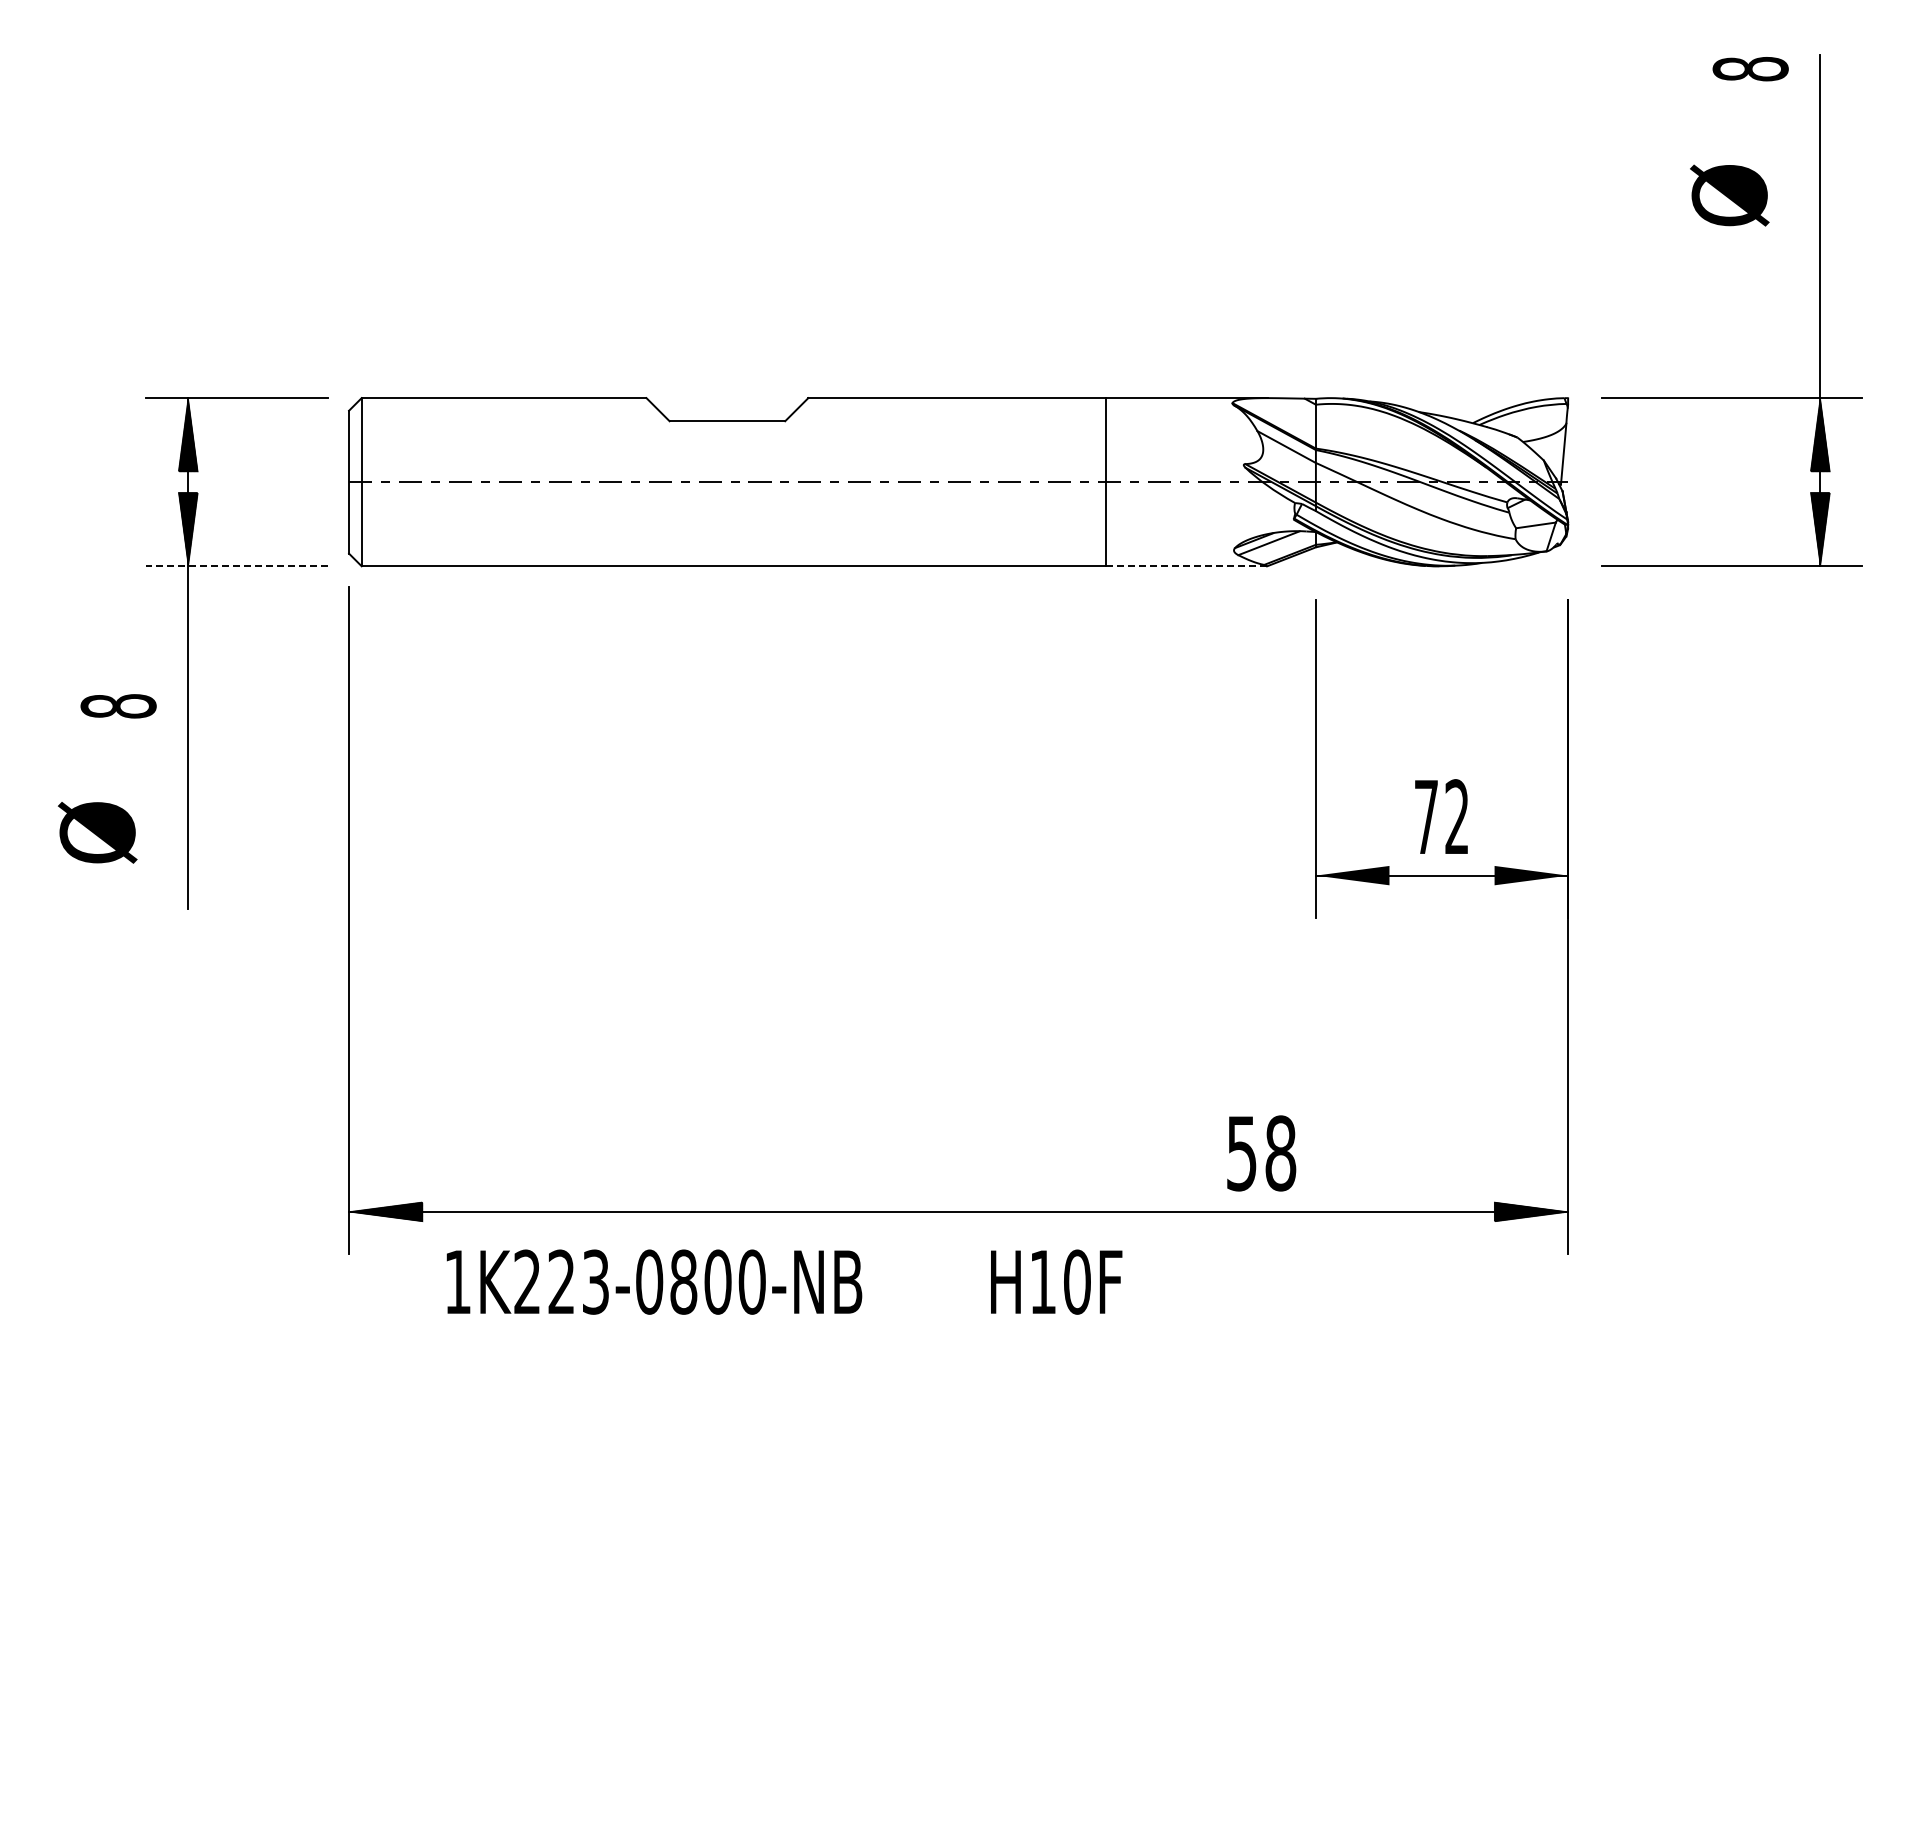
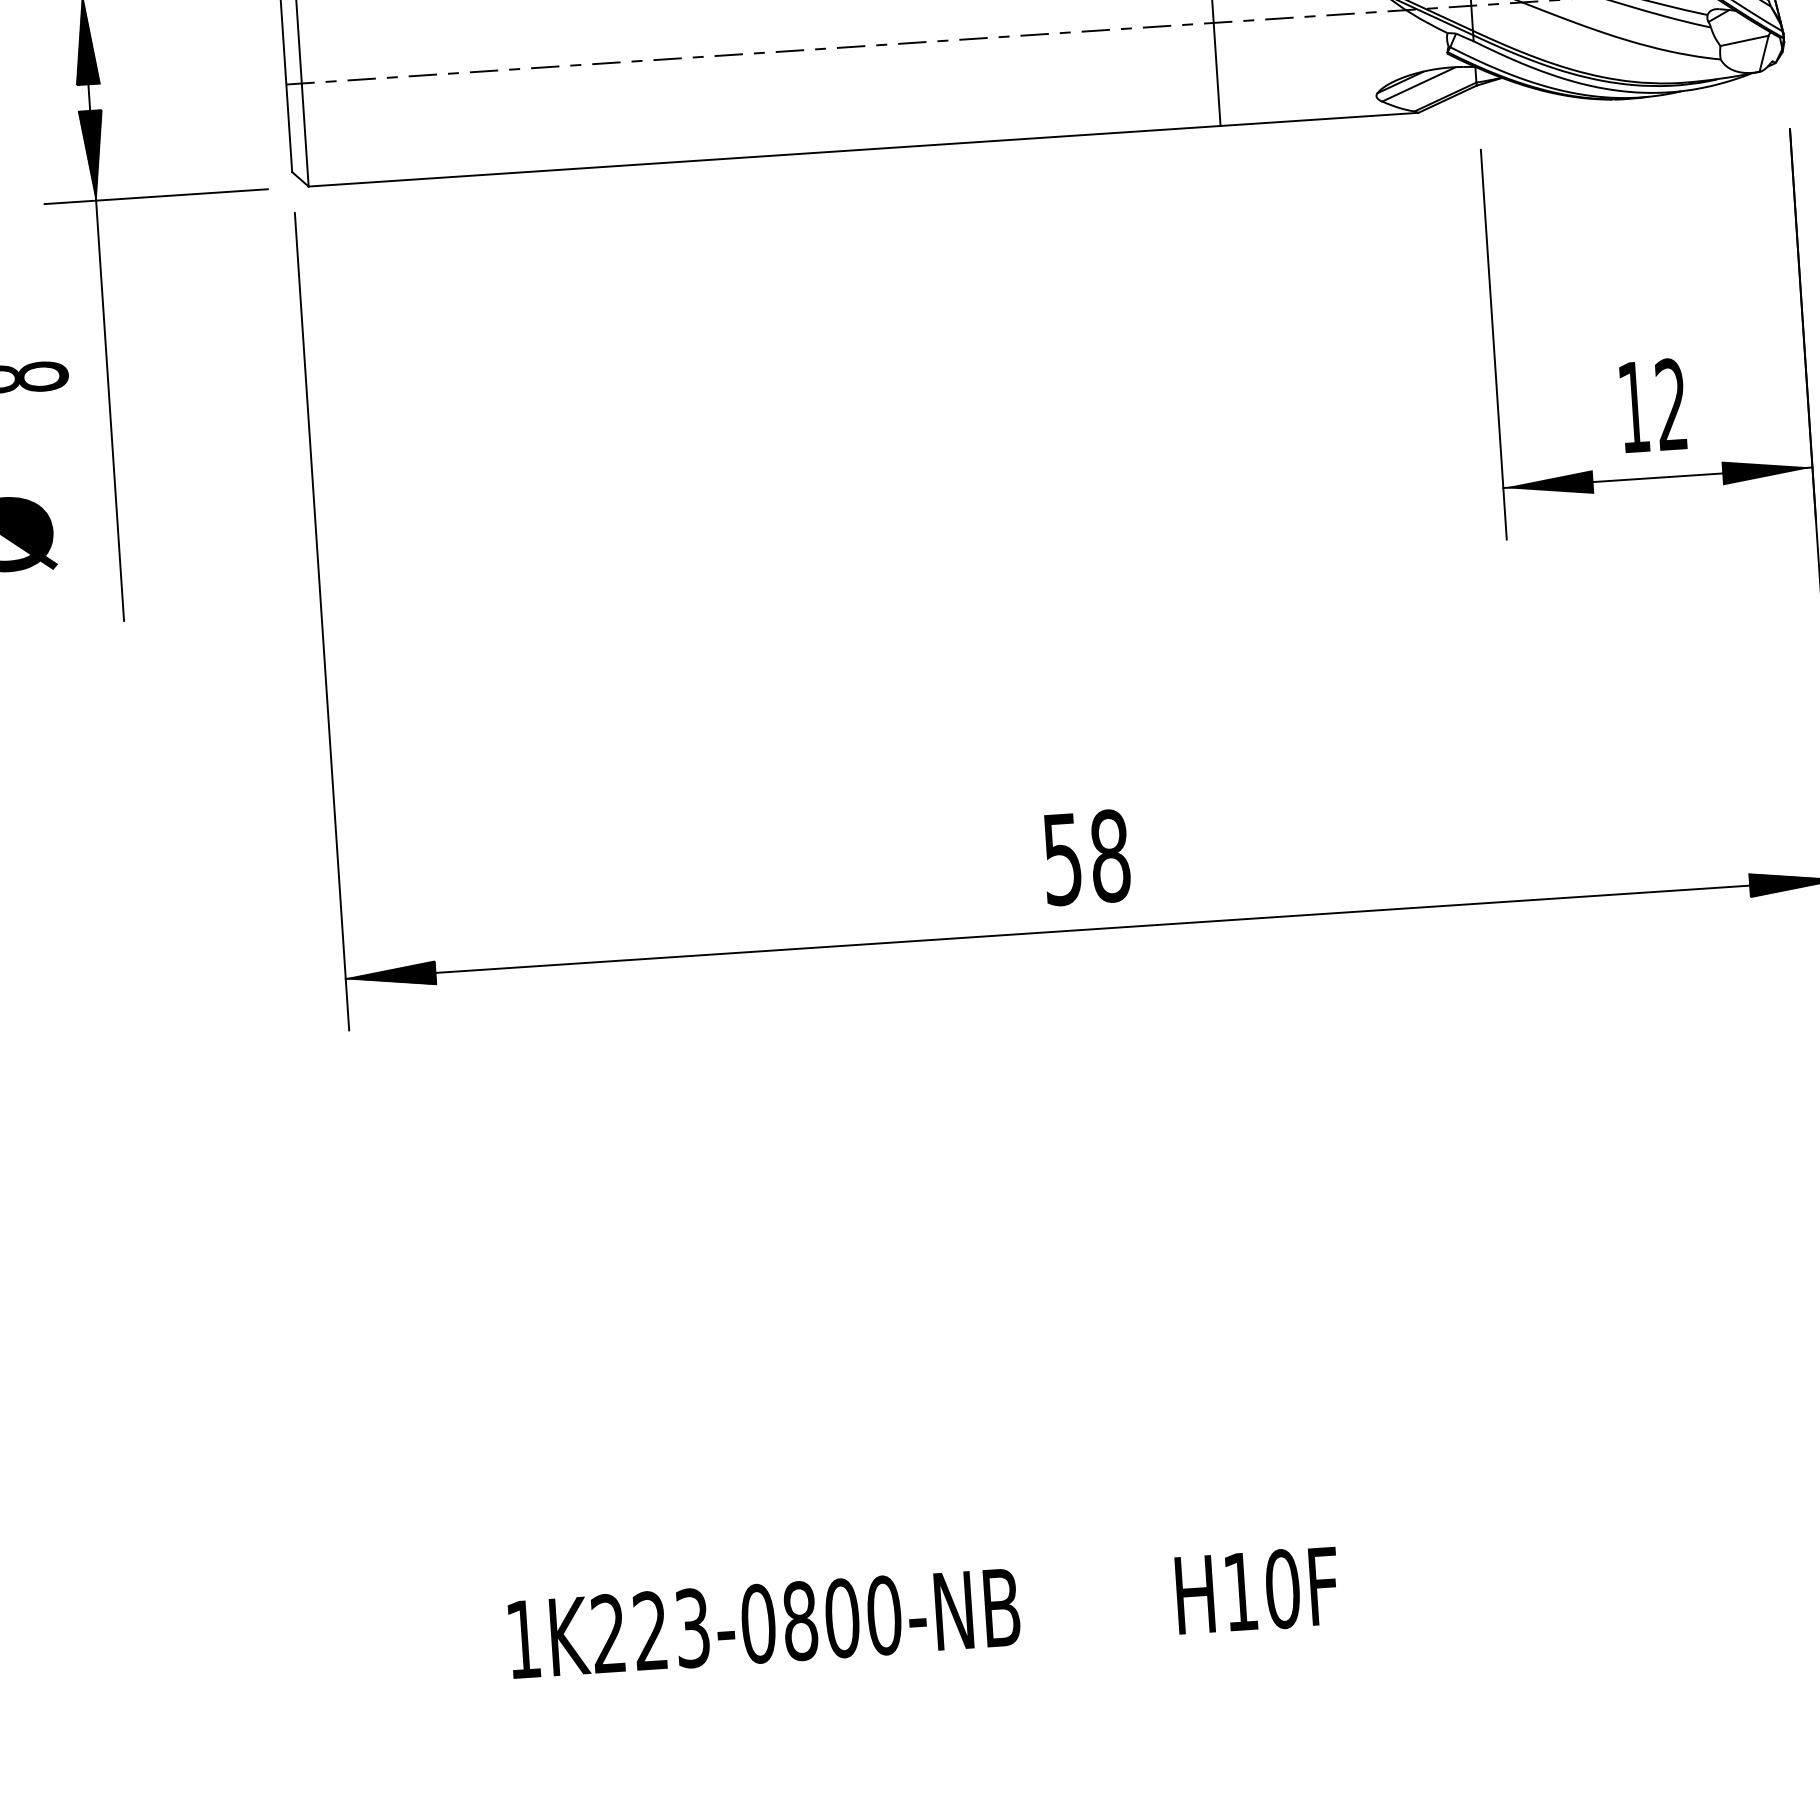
line: (236, 566) -> (155, 197), dashed -> solid
line: (1186, 566) -> (1319, 119), dashed -> solid
text: (1426, 816) -> (1634, 406), 72 -> 12
text: (1261, 1153) -> (1086, 857), moved
text: (784, 1281) -> (923, 1612), moved

